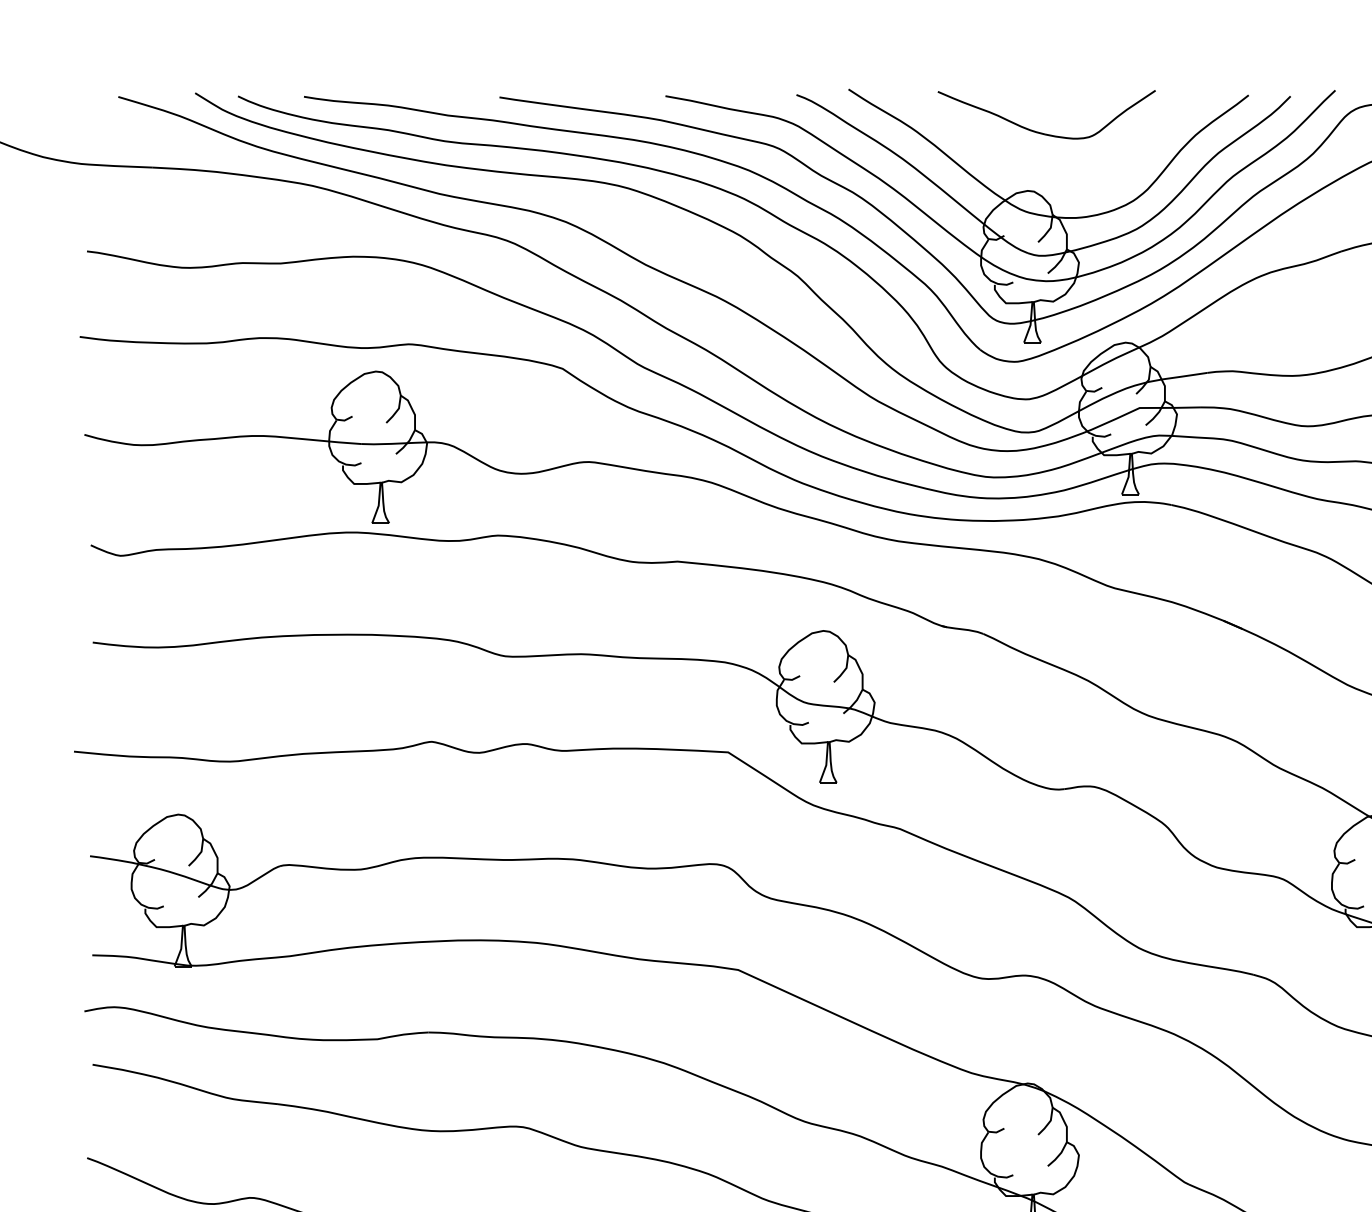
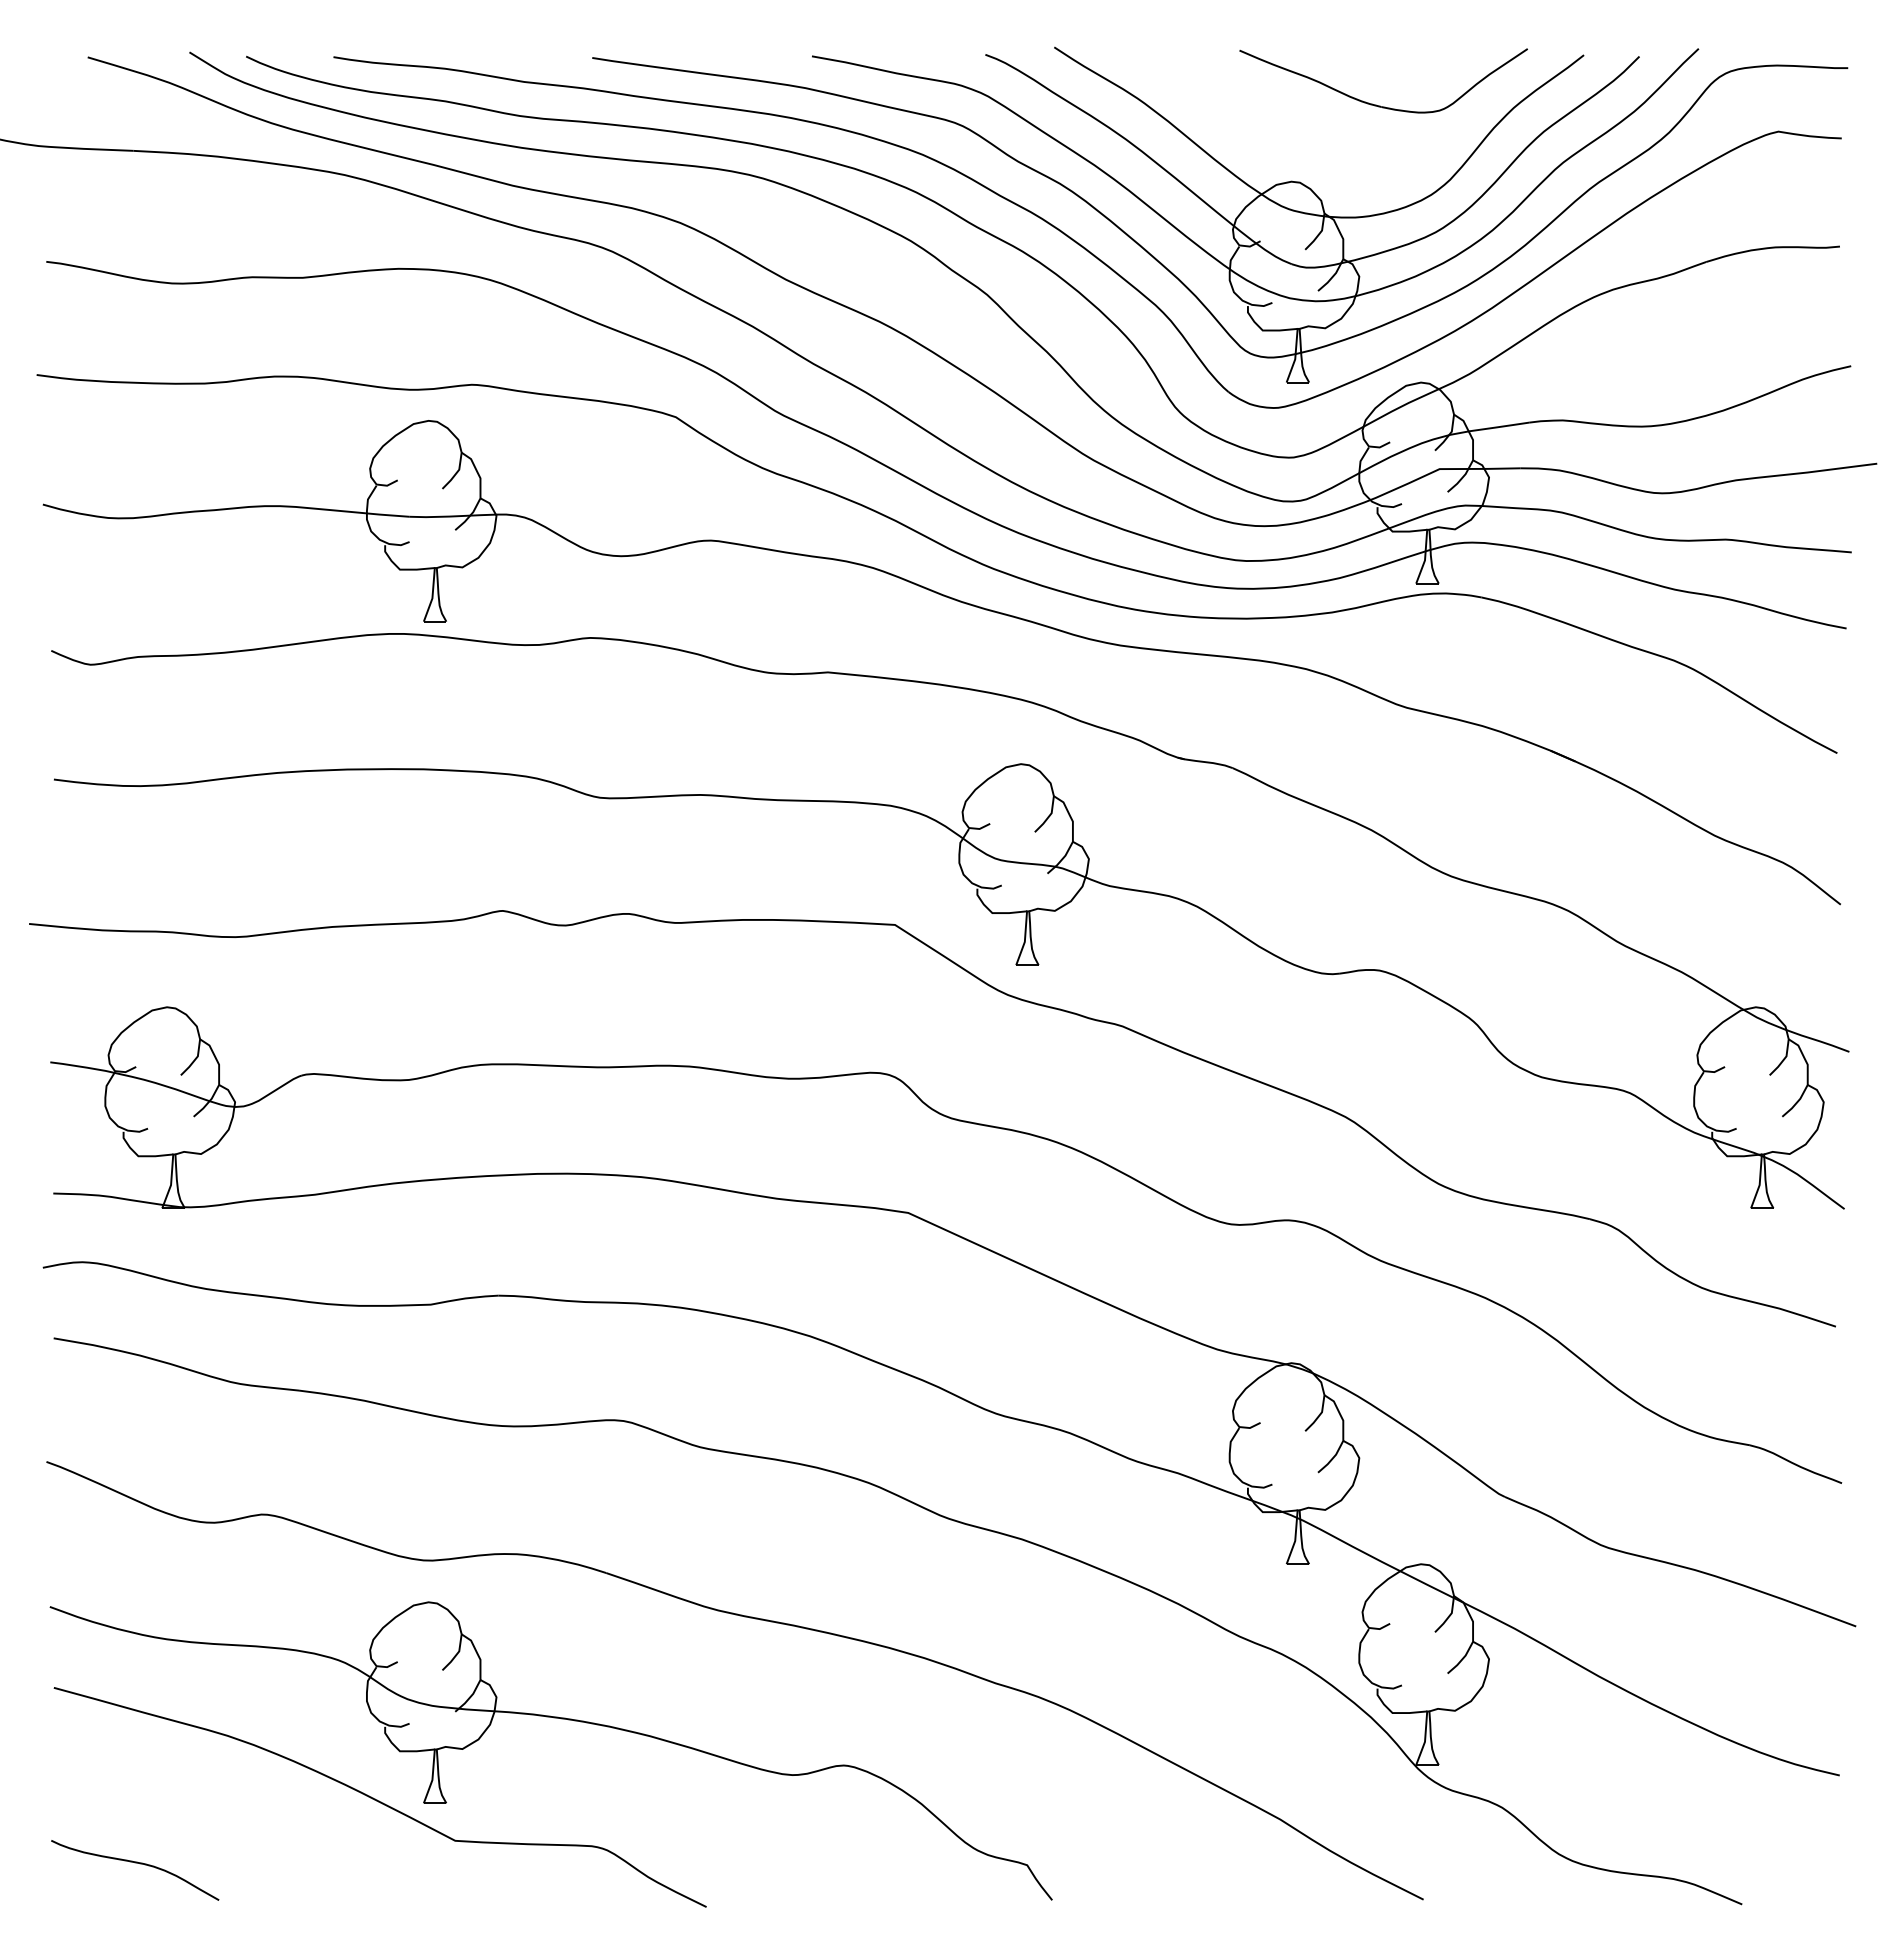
part: (1041, 132) -> (1376, 104), moved

